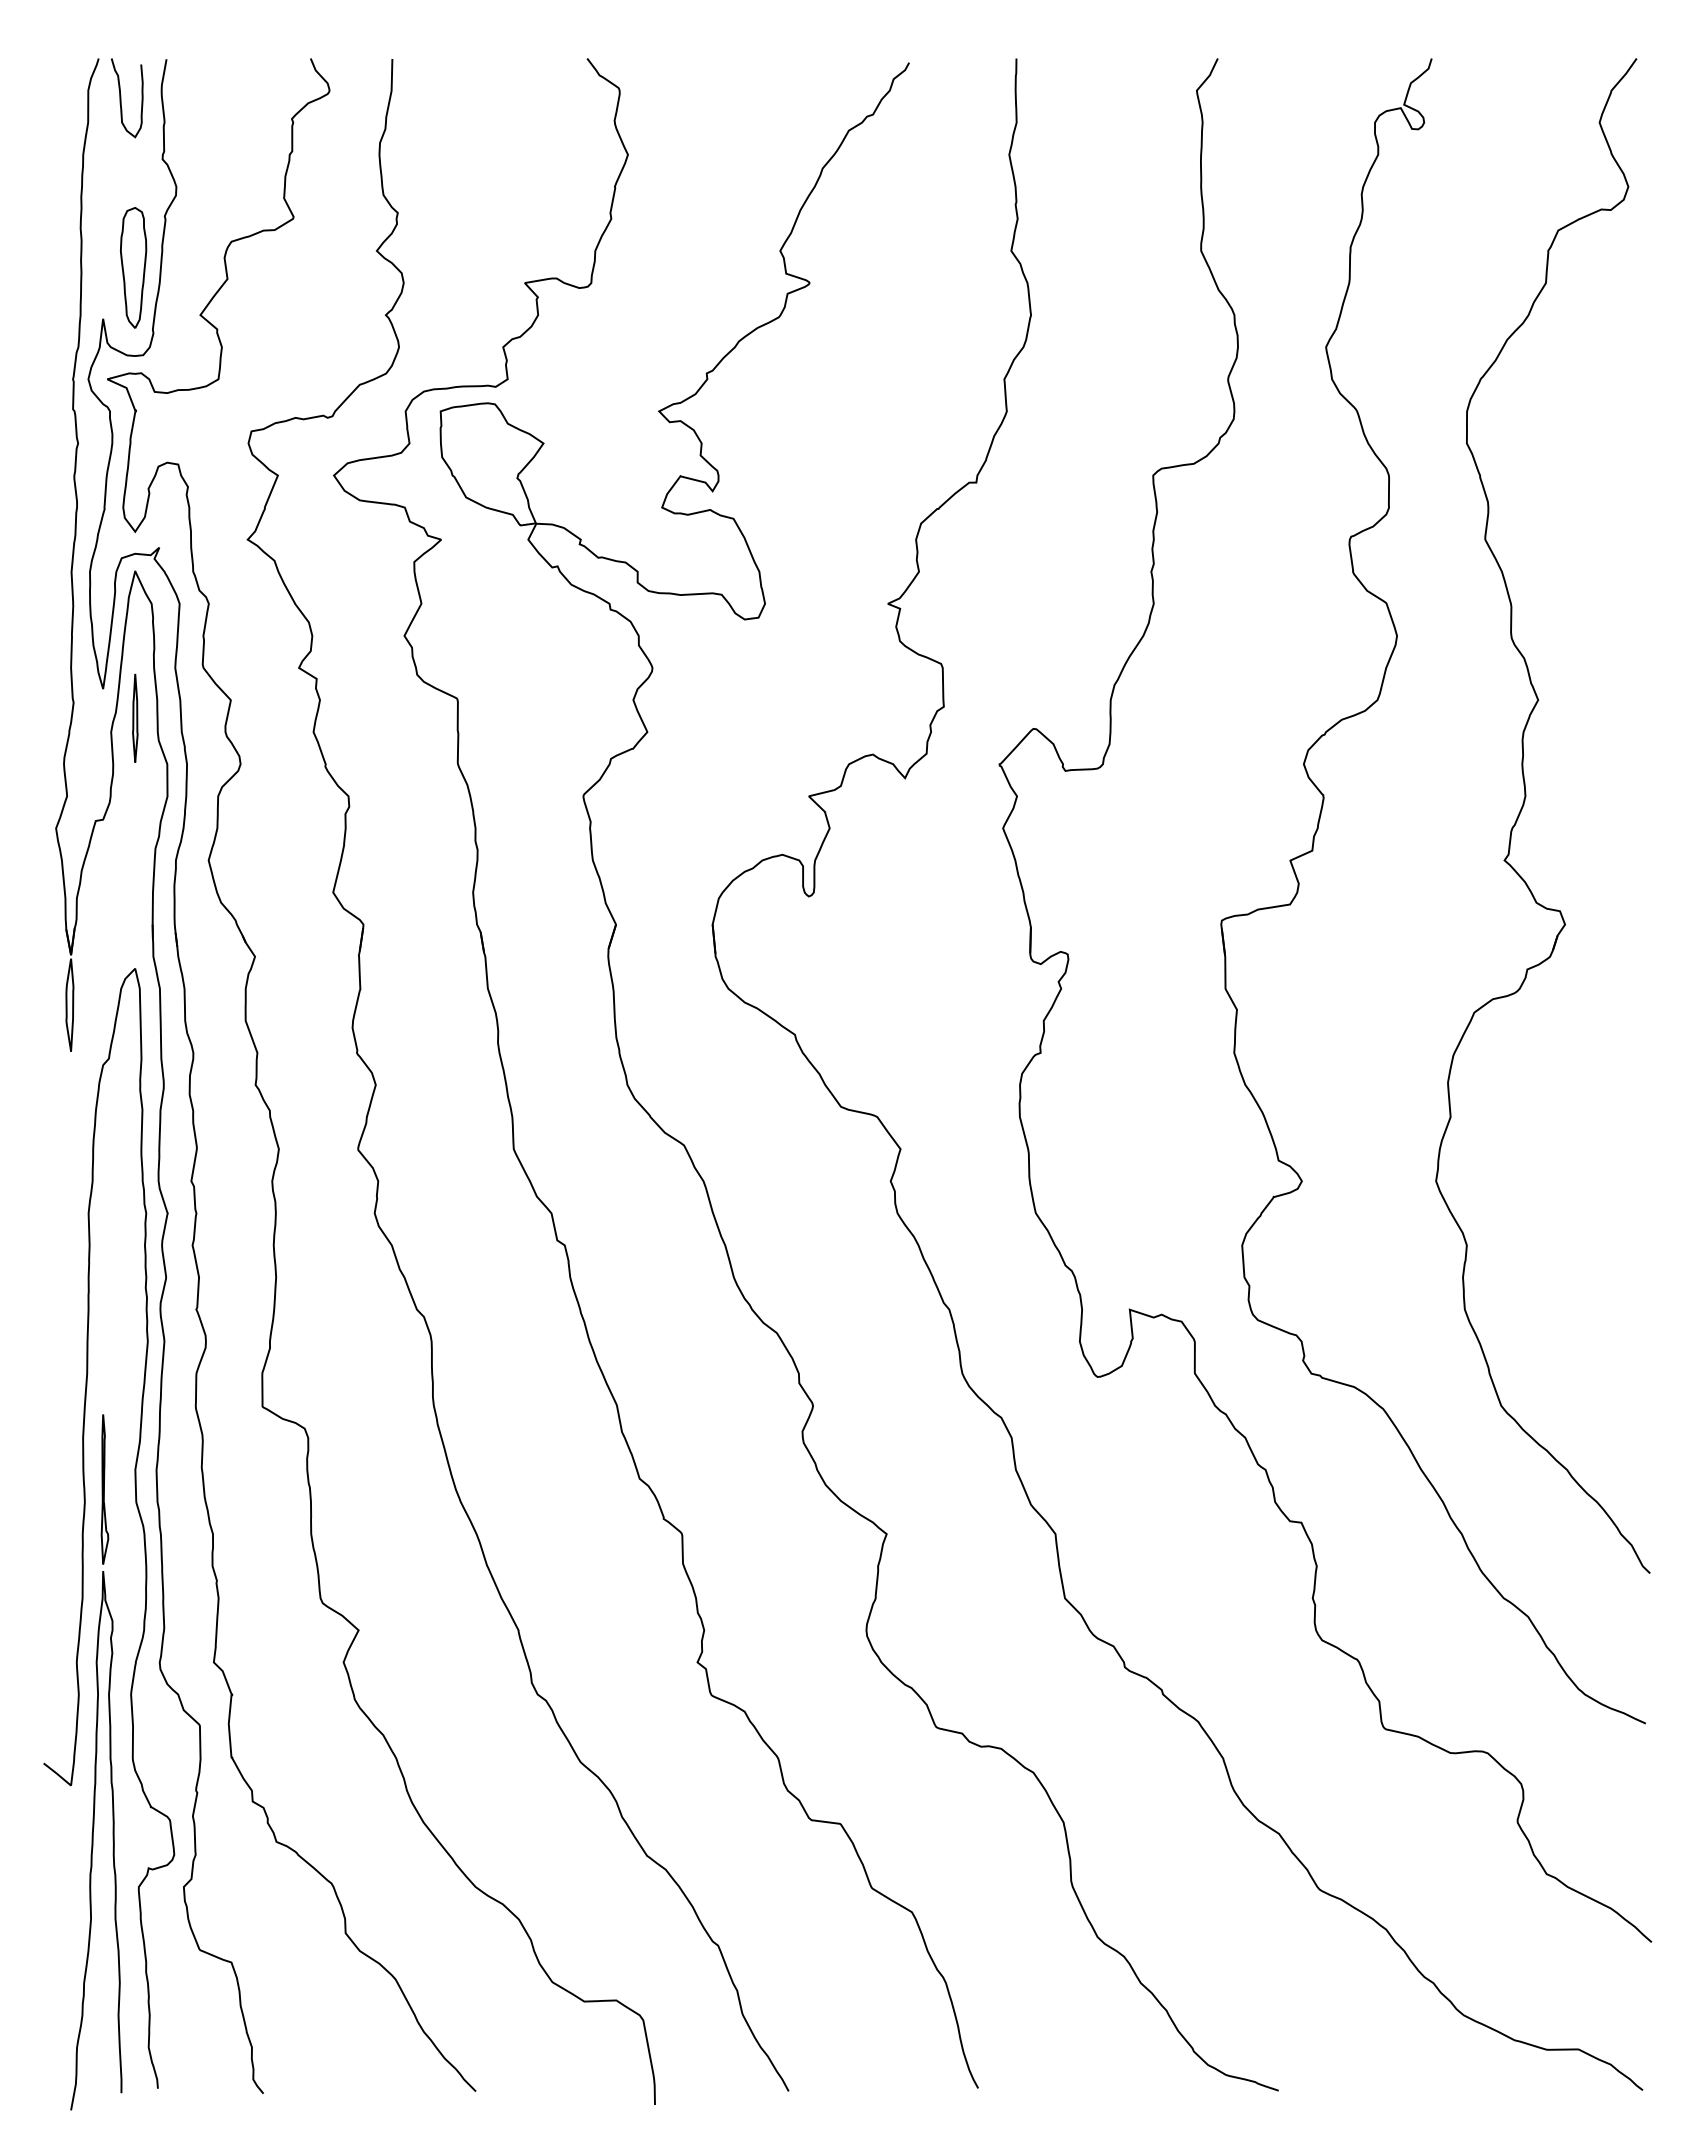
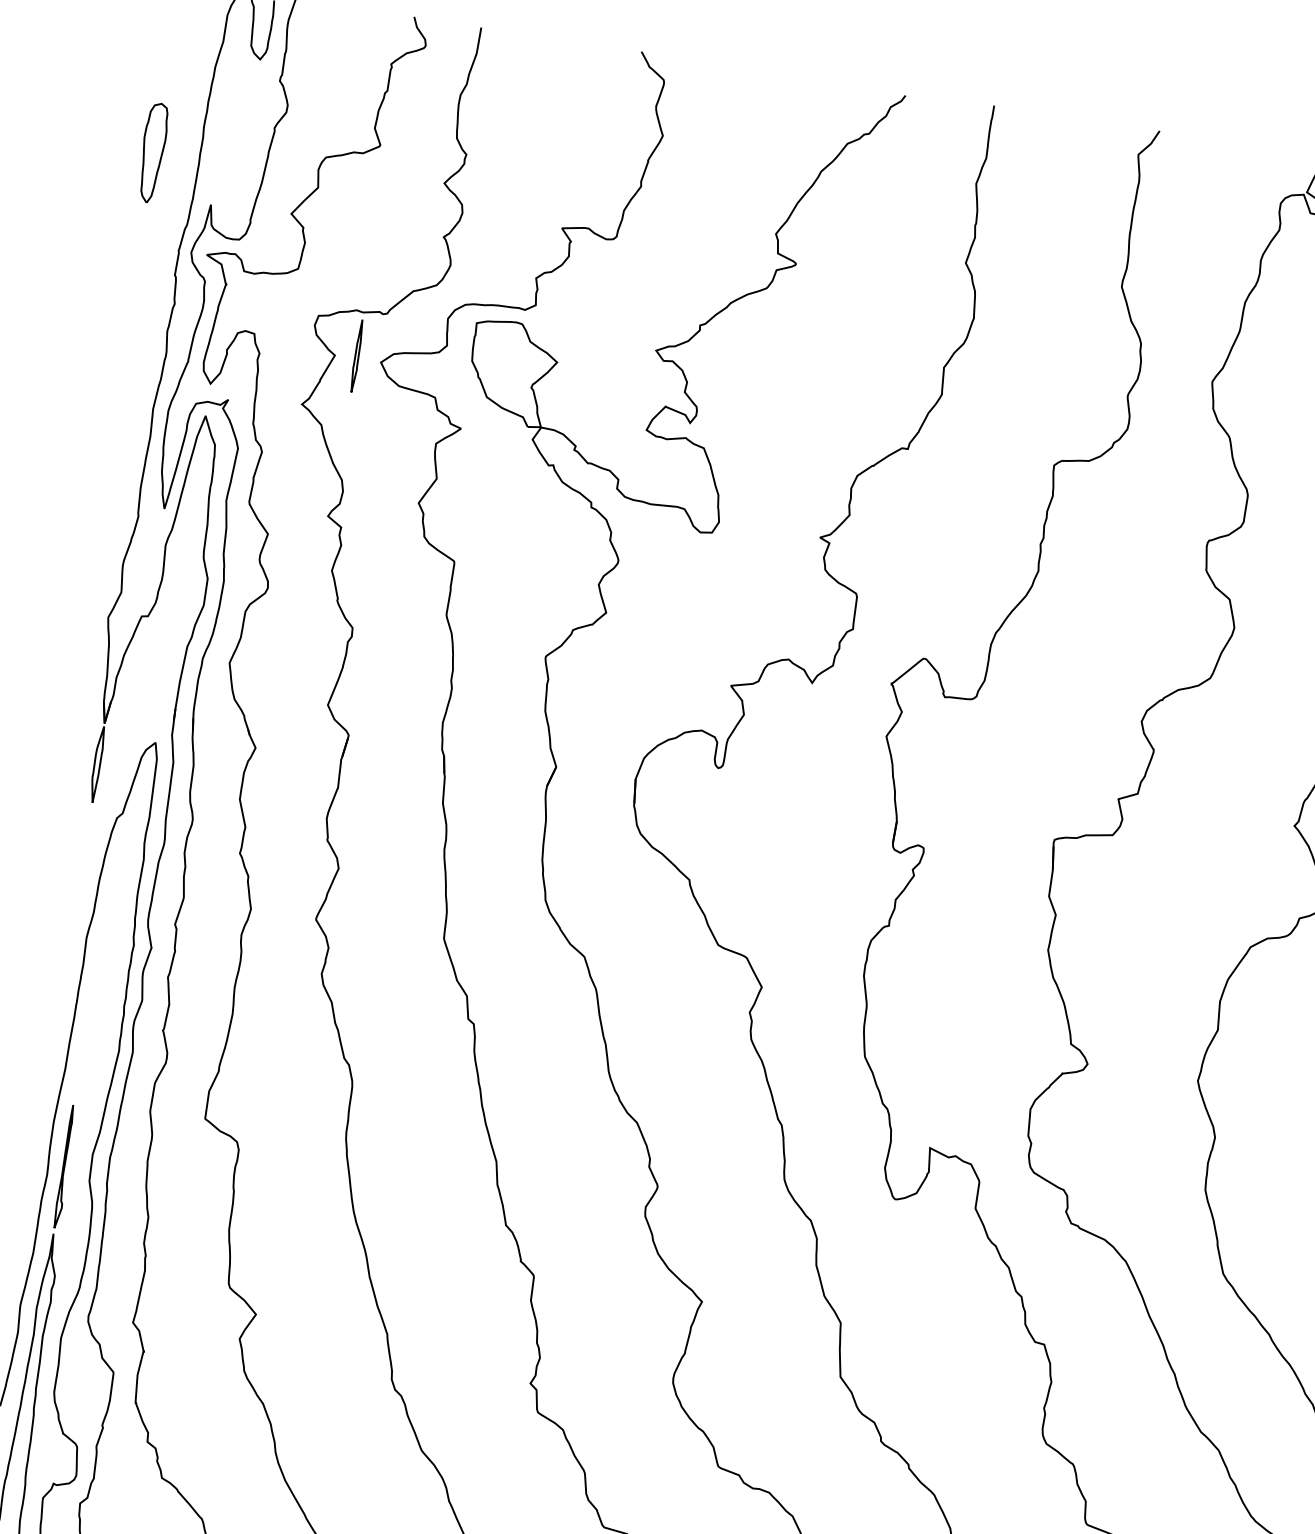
part: (133, 267) -> (152, 152), moved
part: (135, 717) -> (357, 355), moved

